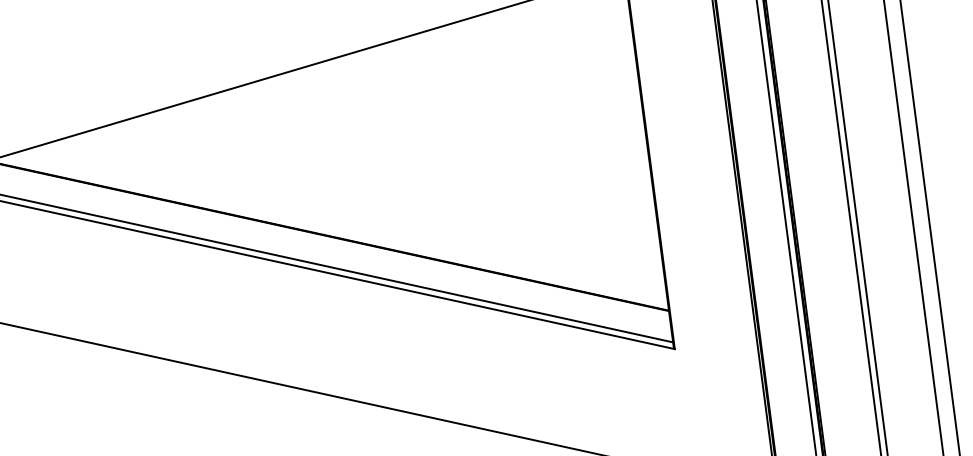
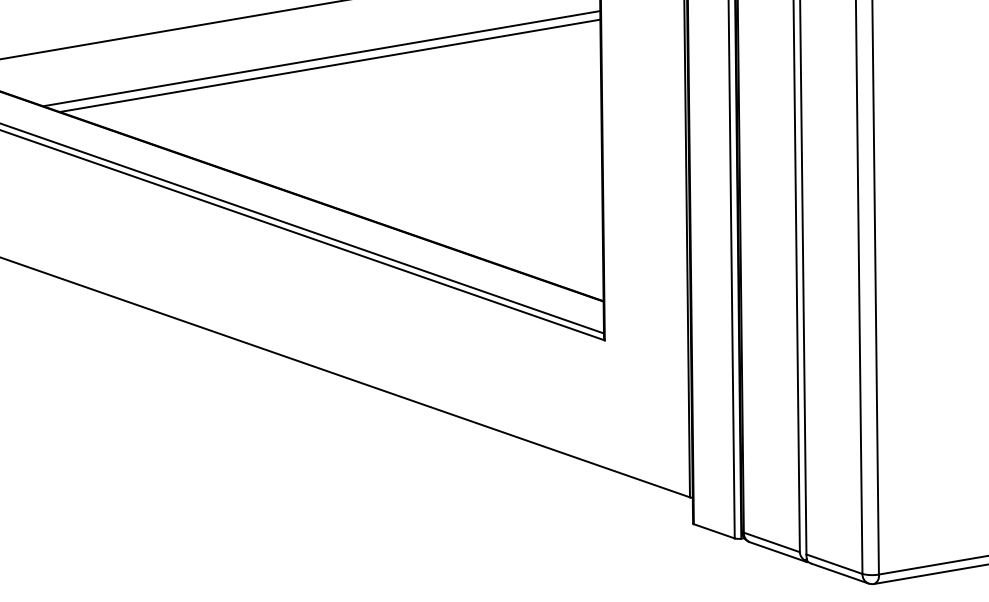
line: (362, 104) -> (321, 58), added
line: (371, 110) -> (329, 65), added

